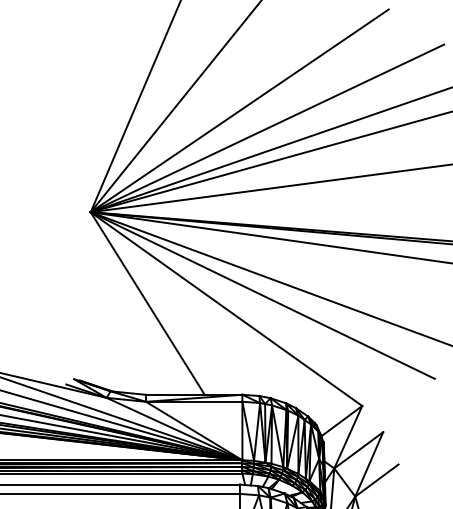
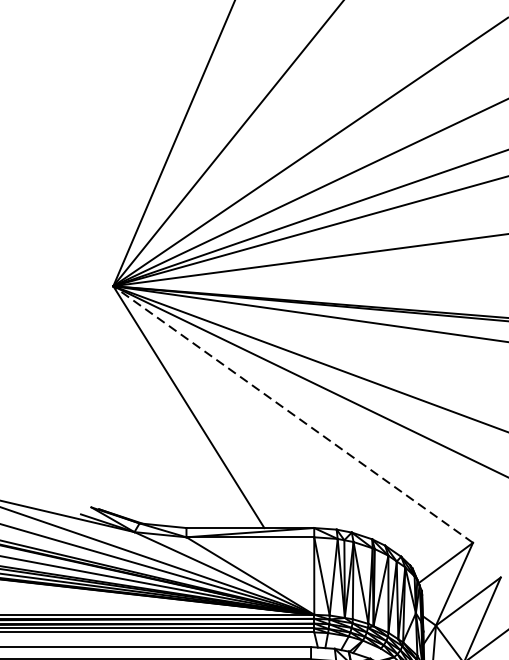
line: (226, 309) -> (293, 415), solid -> dashed

